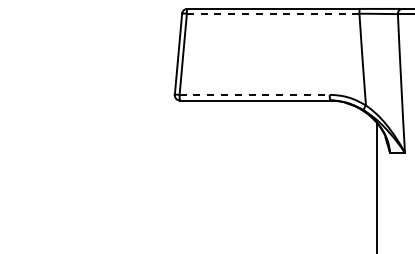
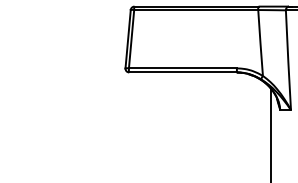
line: (272, 13) -> (195, 9), dashed -> solid
line: (255, 94) -> (183, 68), dashed -> solid

